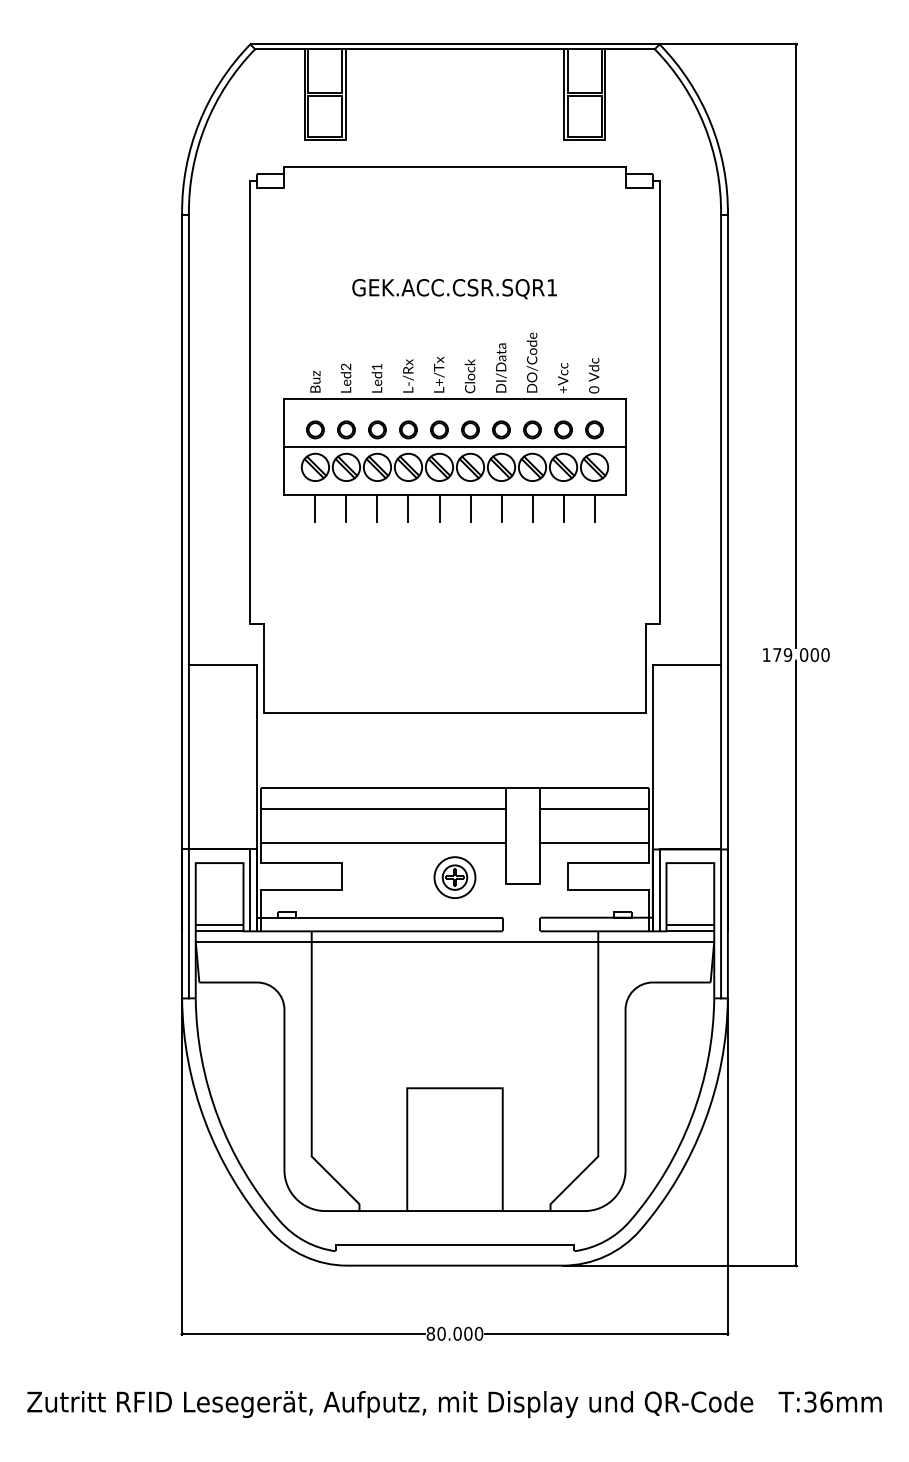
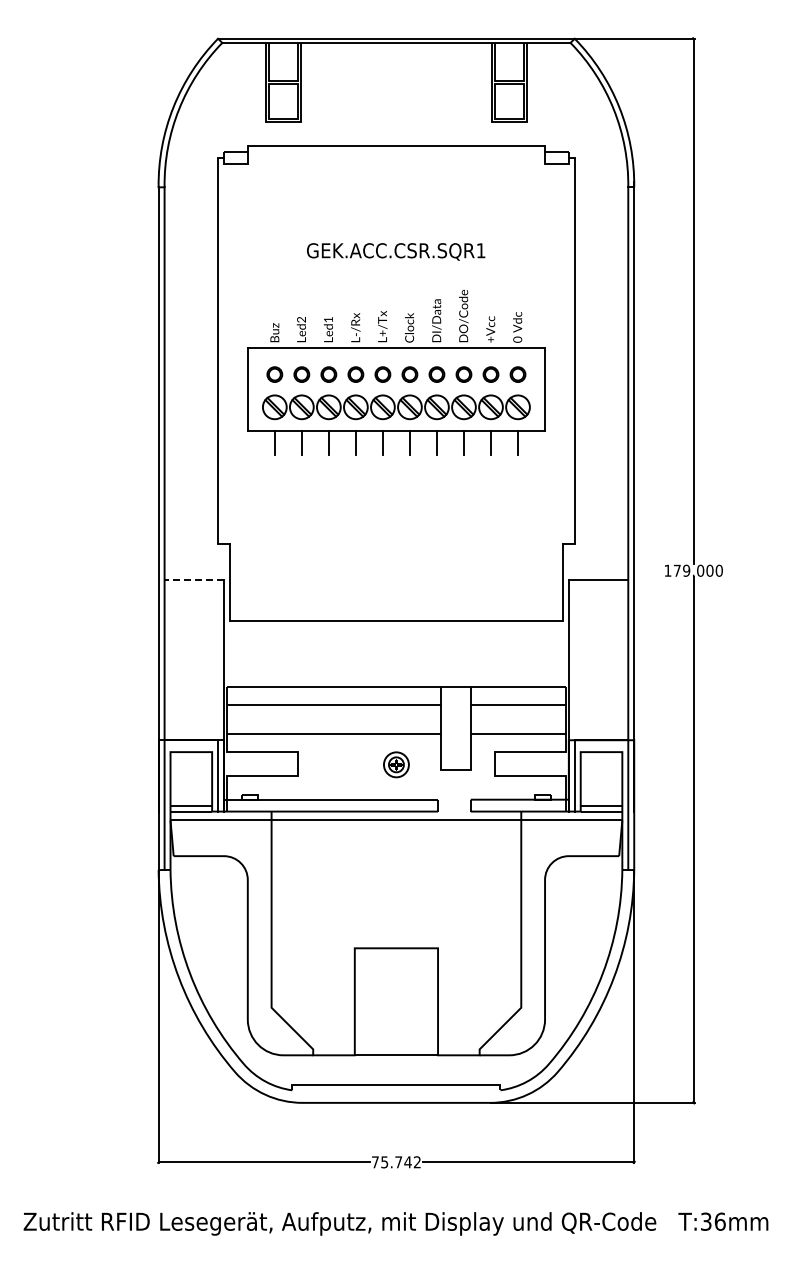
line: (455, 446) -> (396, 389), removed
line: (223, 665) -> (194, 579), solid -> dashed
part: (455, 877) -> (396, 764), size x0.7
text: (455, 1334) -> (396, 1162), 80.000 -> 75.742

